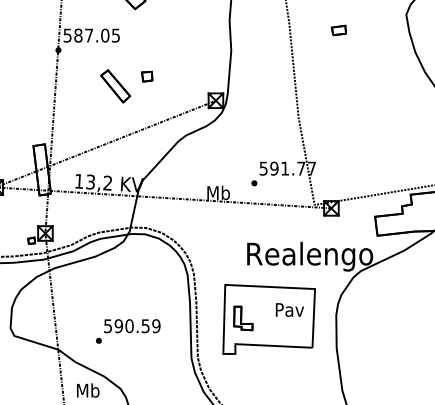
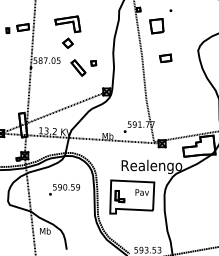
part: (338, 28) -> (165, 57), size x1.67
part: (125, 85) -> (83, 67), moved
text: (128, 330) -> (64, 189), moved

